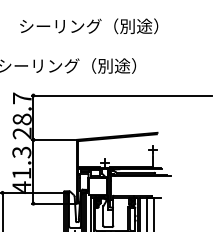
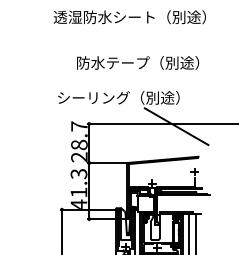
text: (60, 25) -> (113, 62), シーリング（別途） -> 防水テープ（別途）
line: (132, 98) -> (176, 126), added

